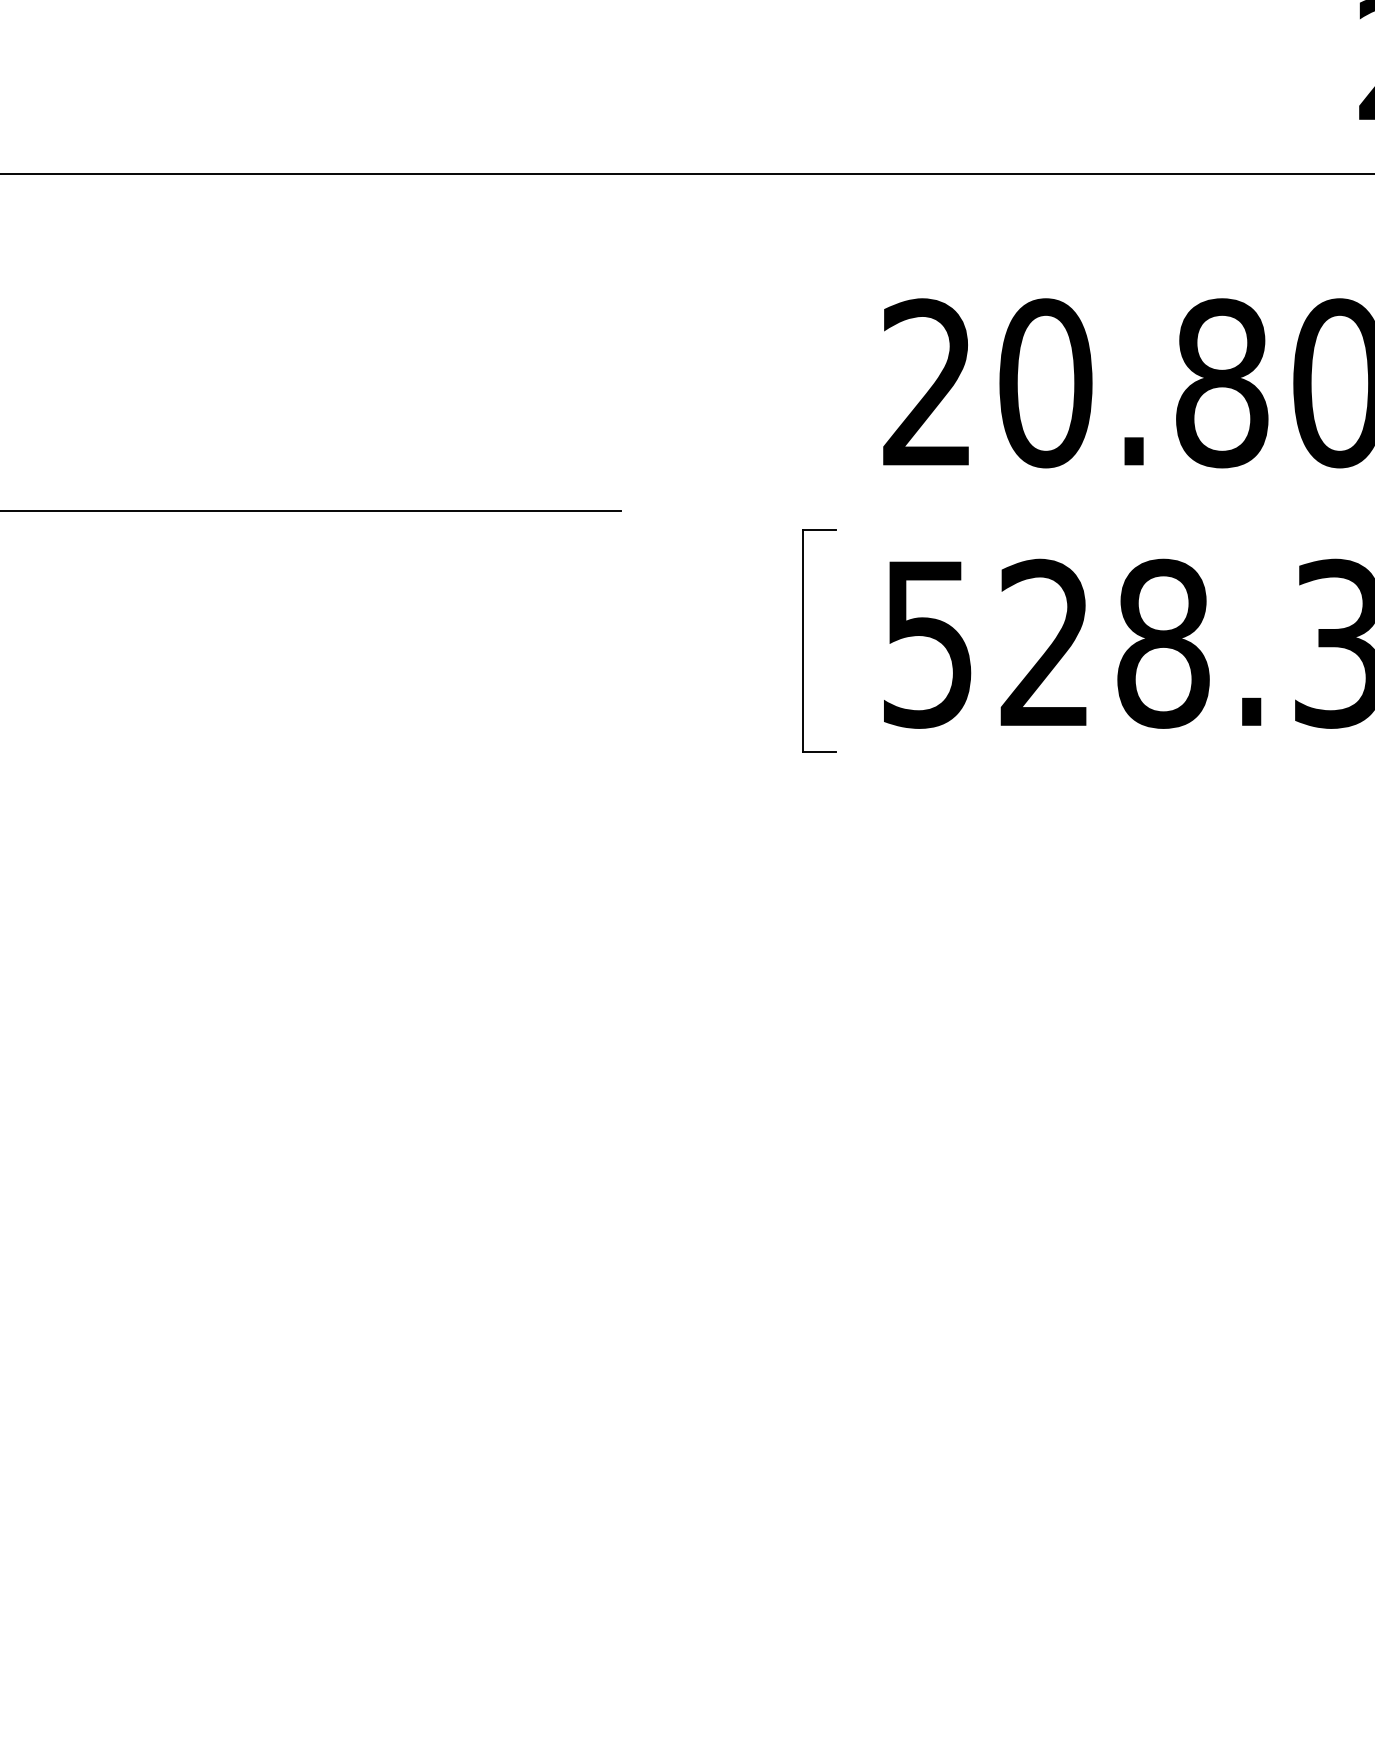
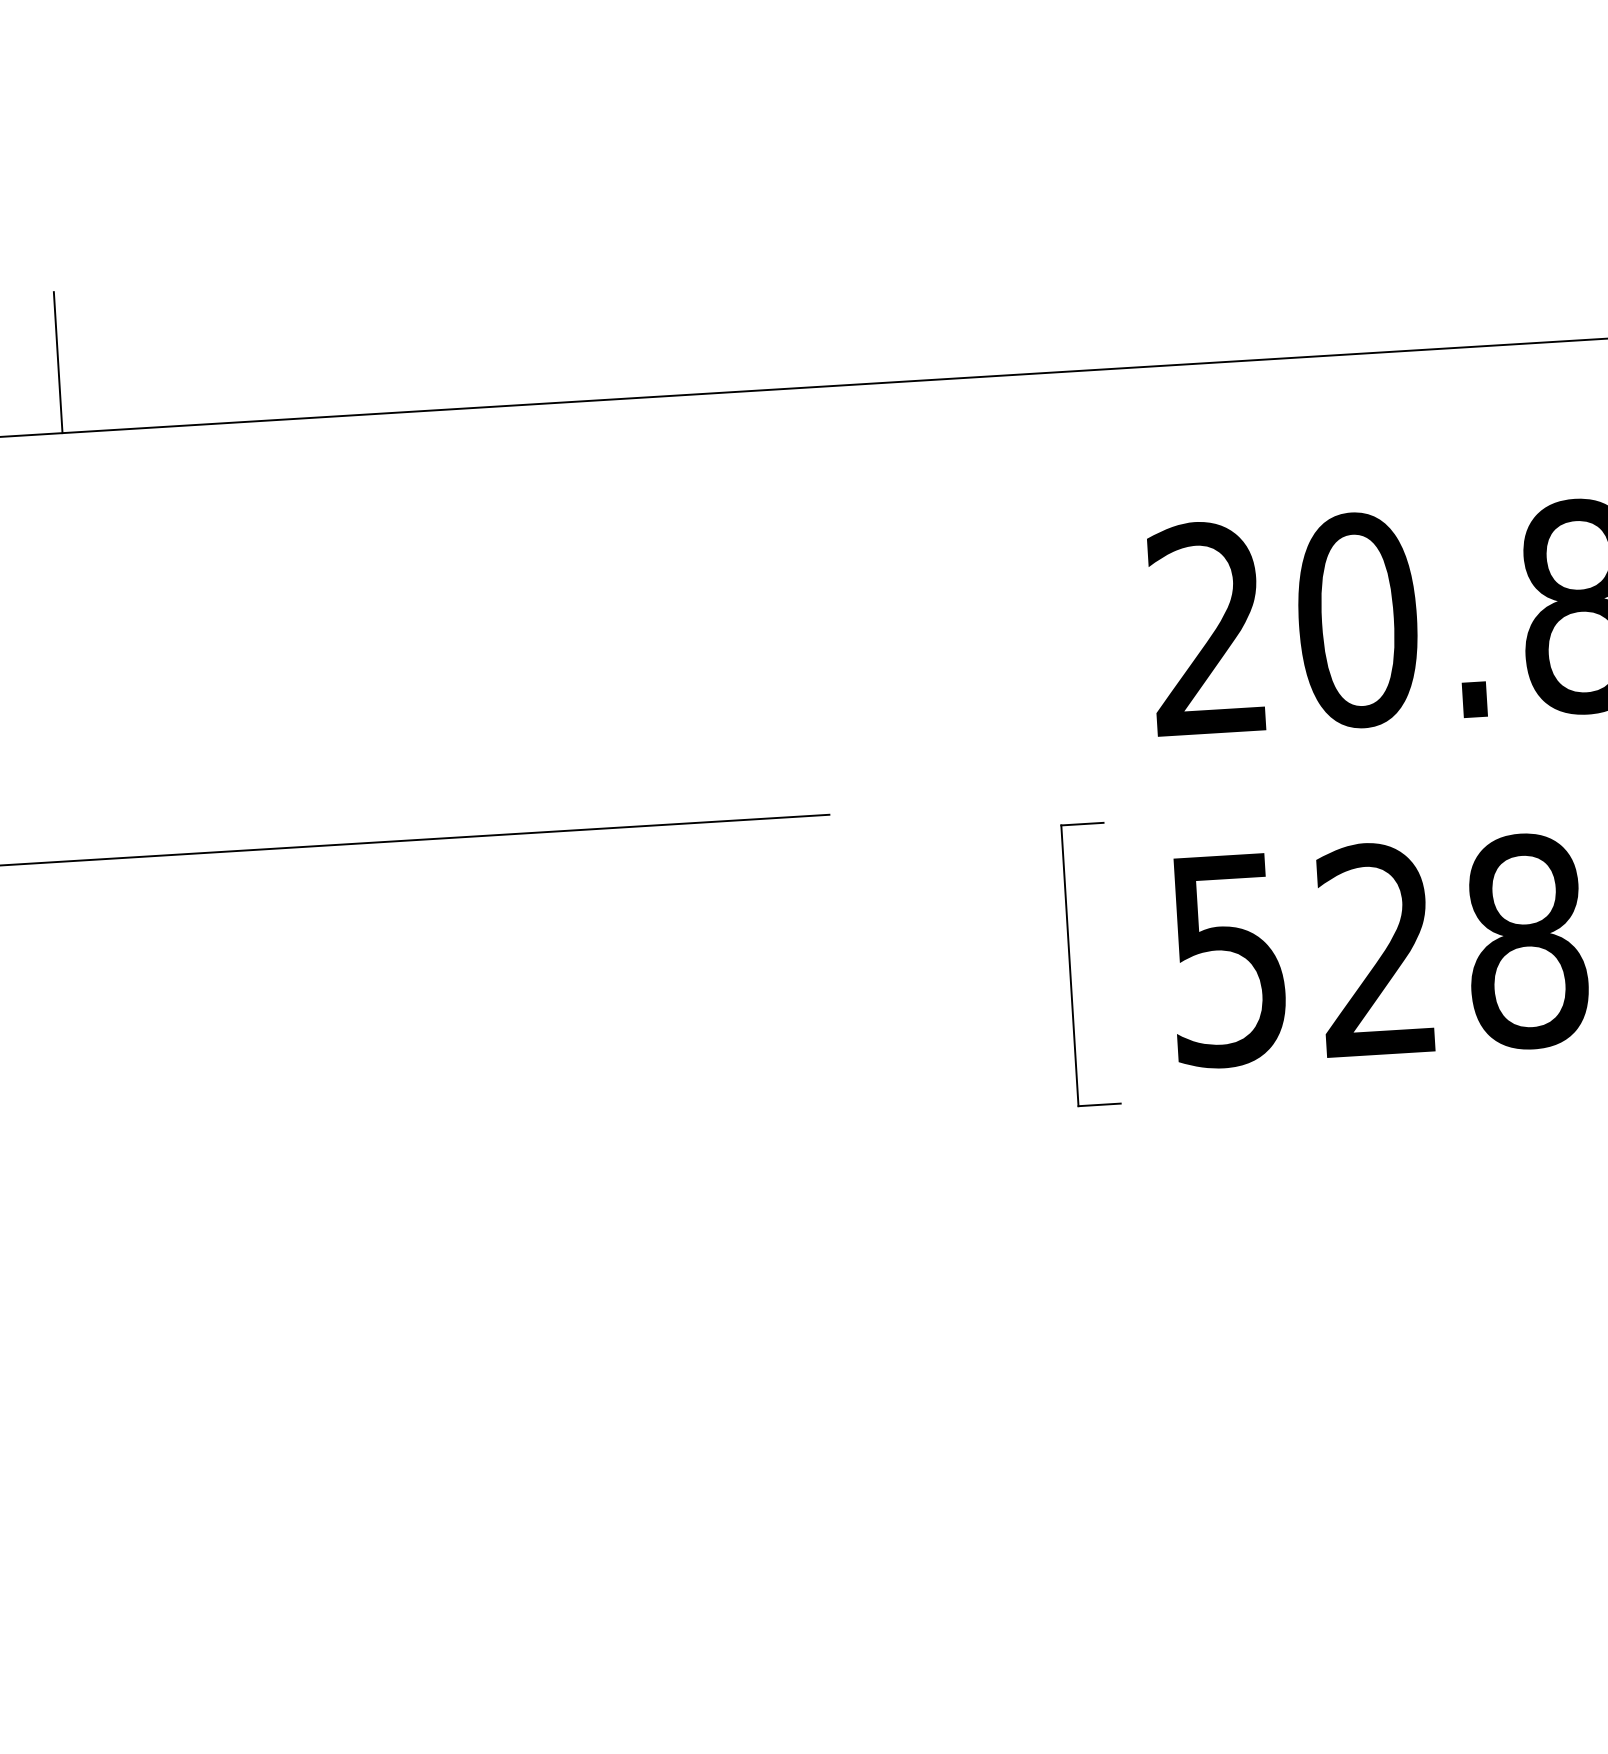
line: (36, 117) -> (57, 361), added

